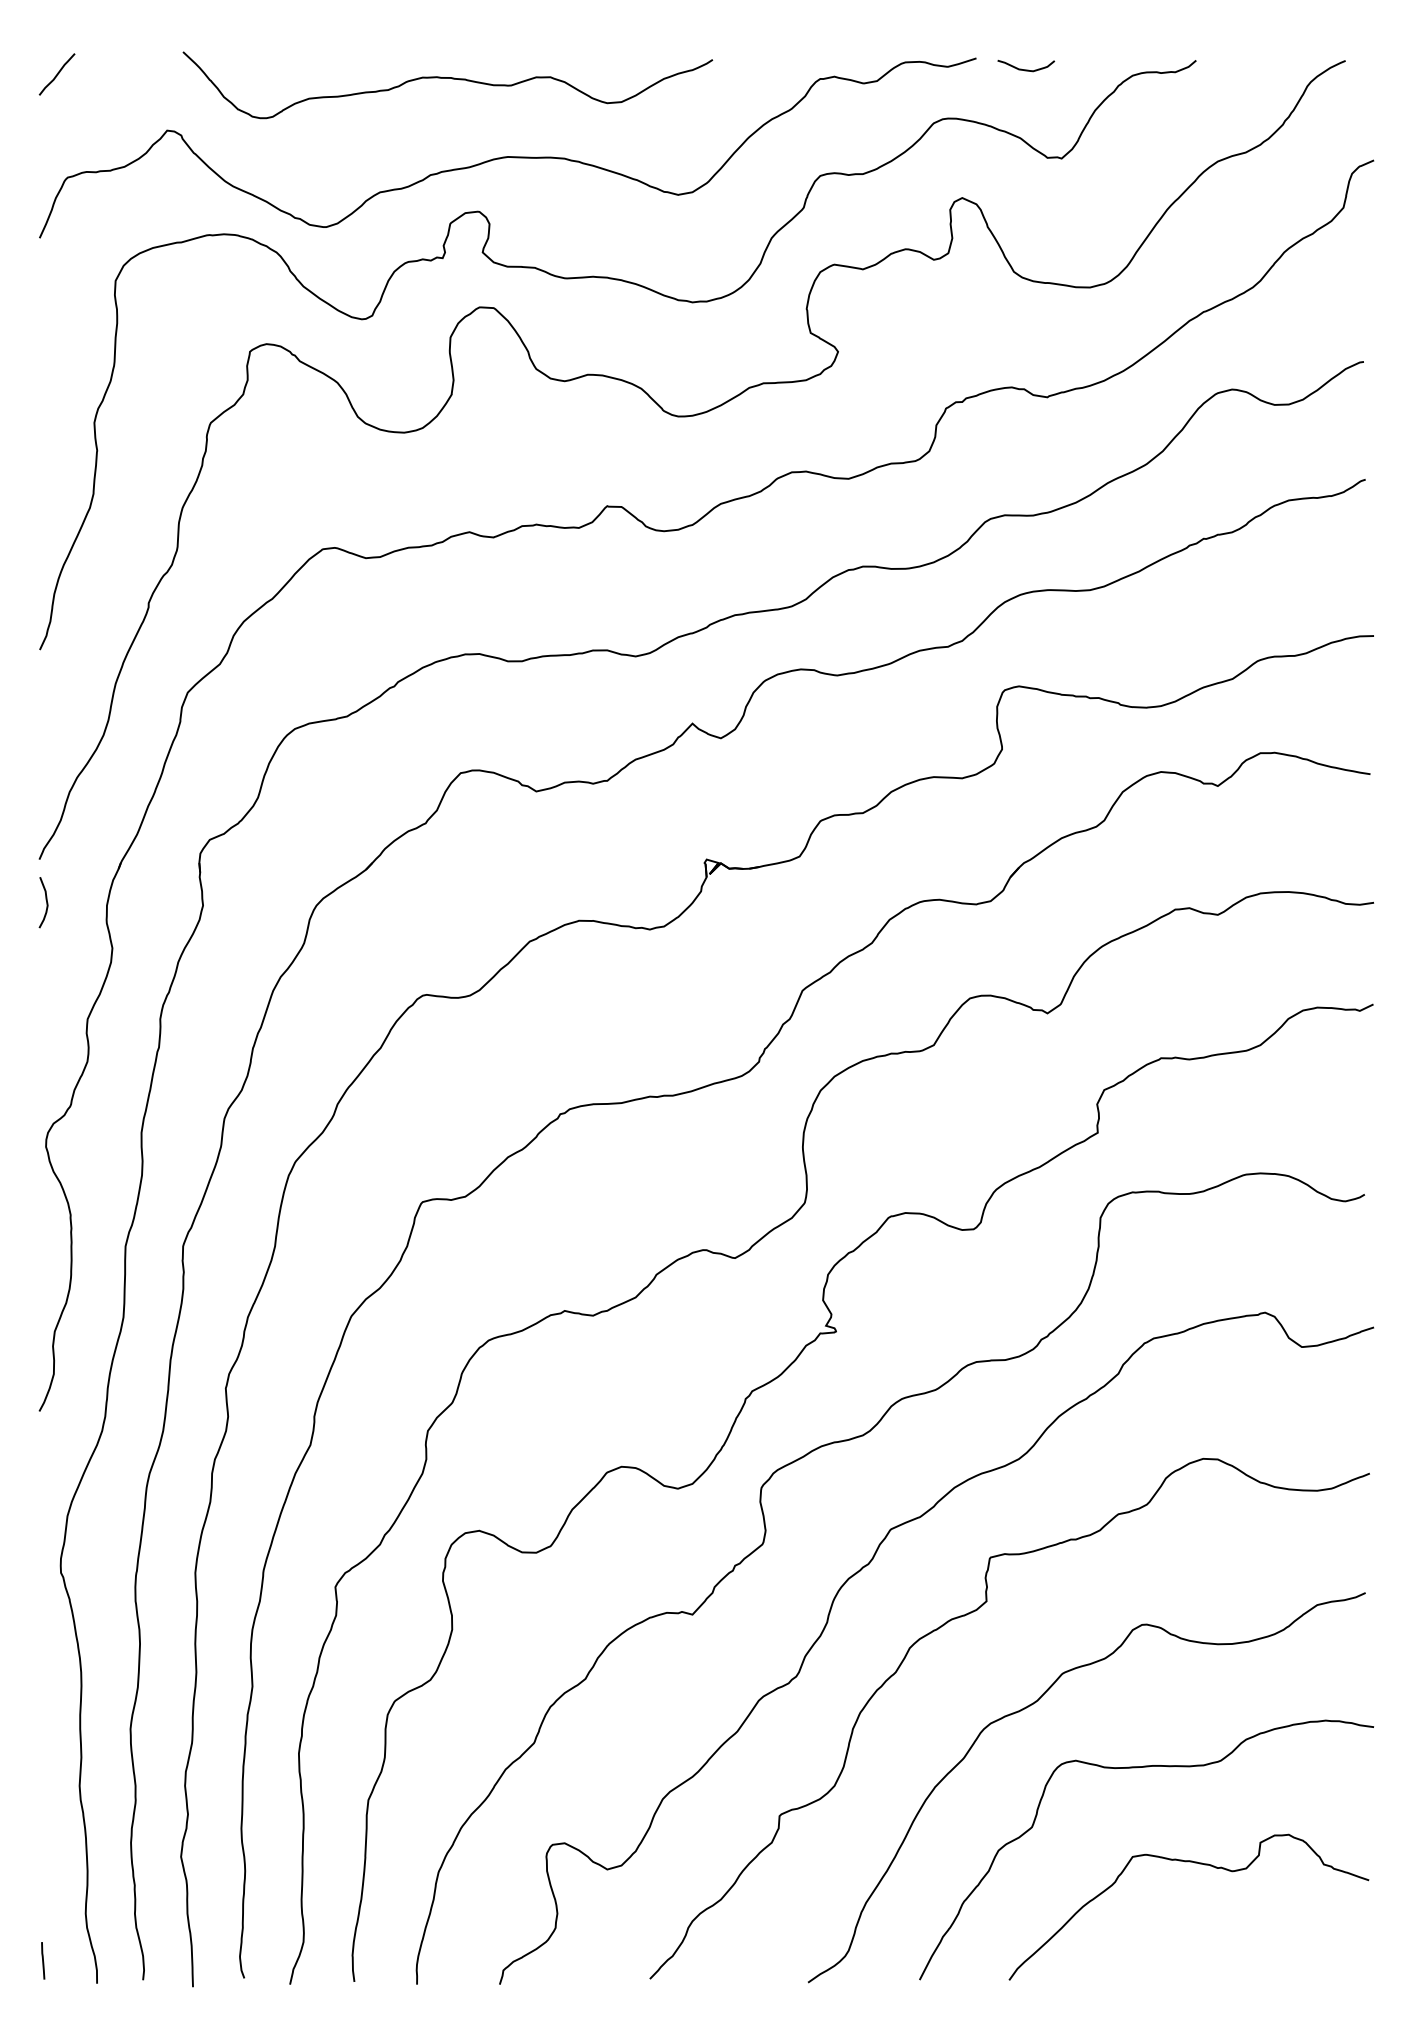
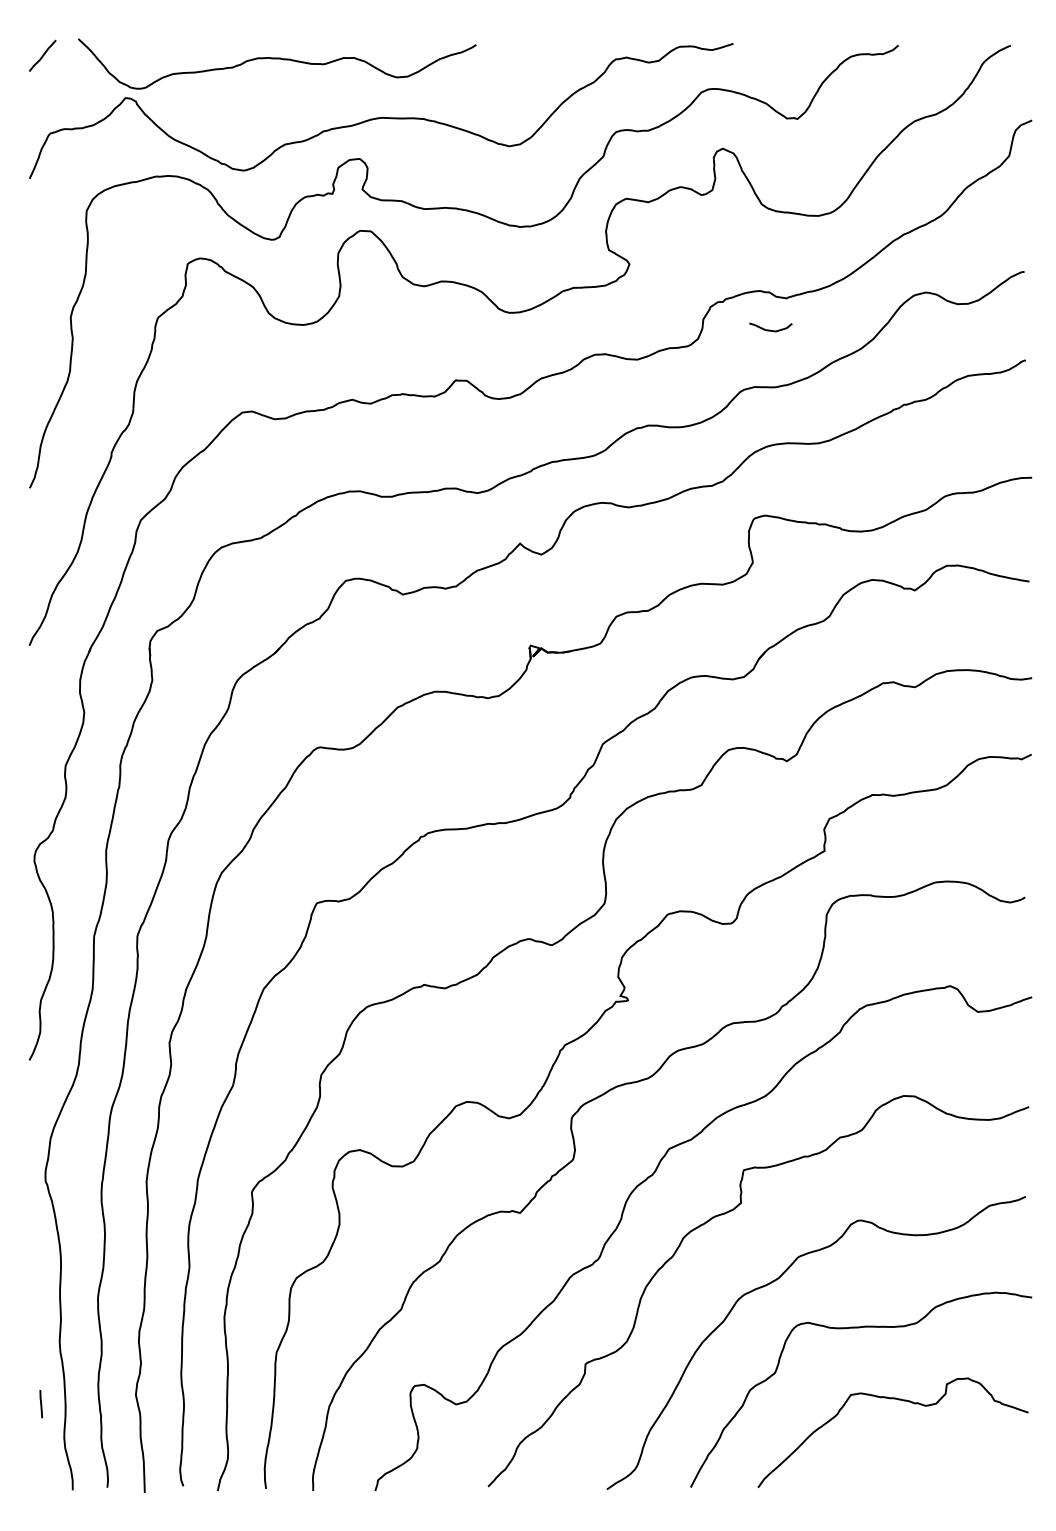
curve: (1025, 68) -> (770, 329), moved
curve: (448, 79) -> (277, 59), moved
curve: (46, 901) -> (34, 677), removed
line: (43, 1961) -> (41, 1404), moved

